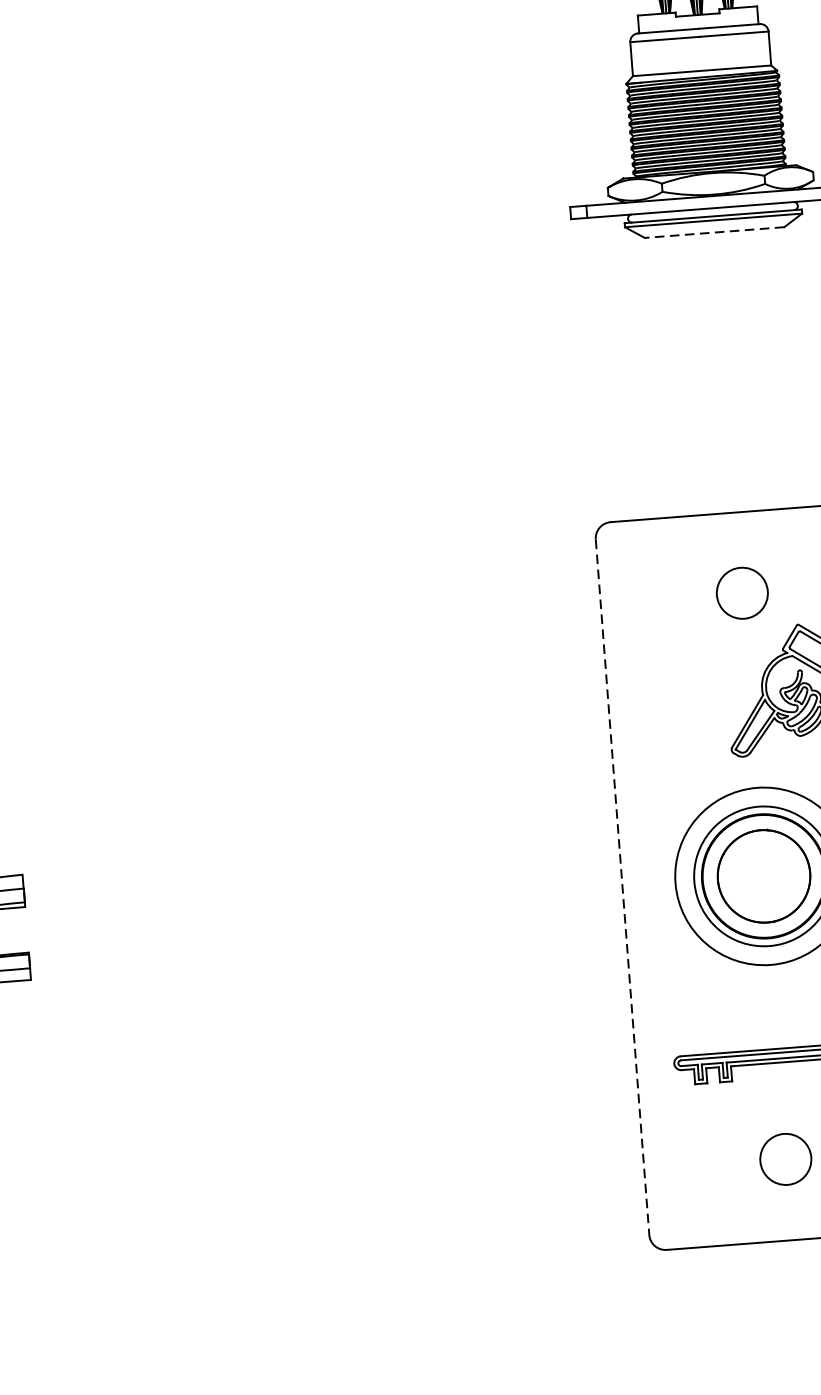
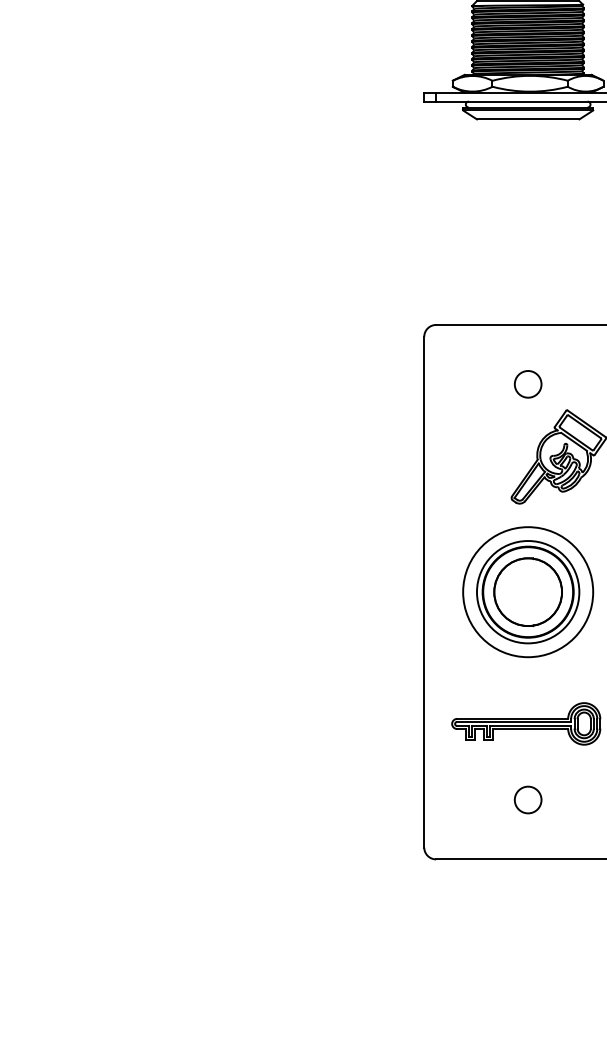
line: (713, 232) -> (527, 119), dashed -> solid
circle: (741, 593) -> (527, 384), size x0.71
line: (622, 887) -> (424, 592), dashed -> solid
circle: (784, 1158) -> (527, 799), size x0.71

